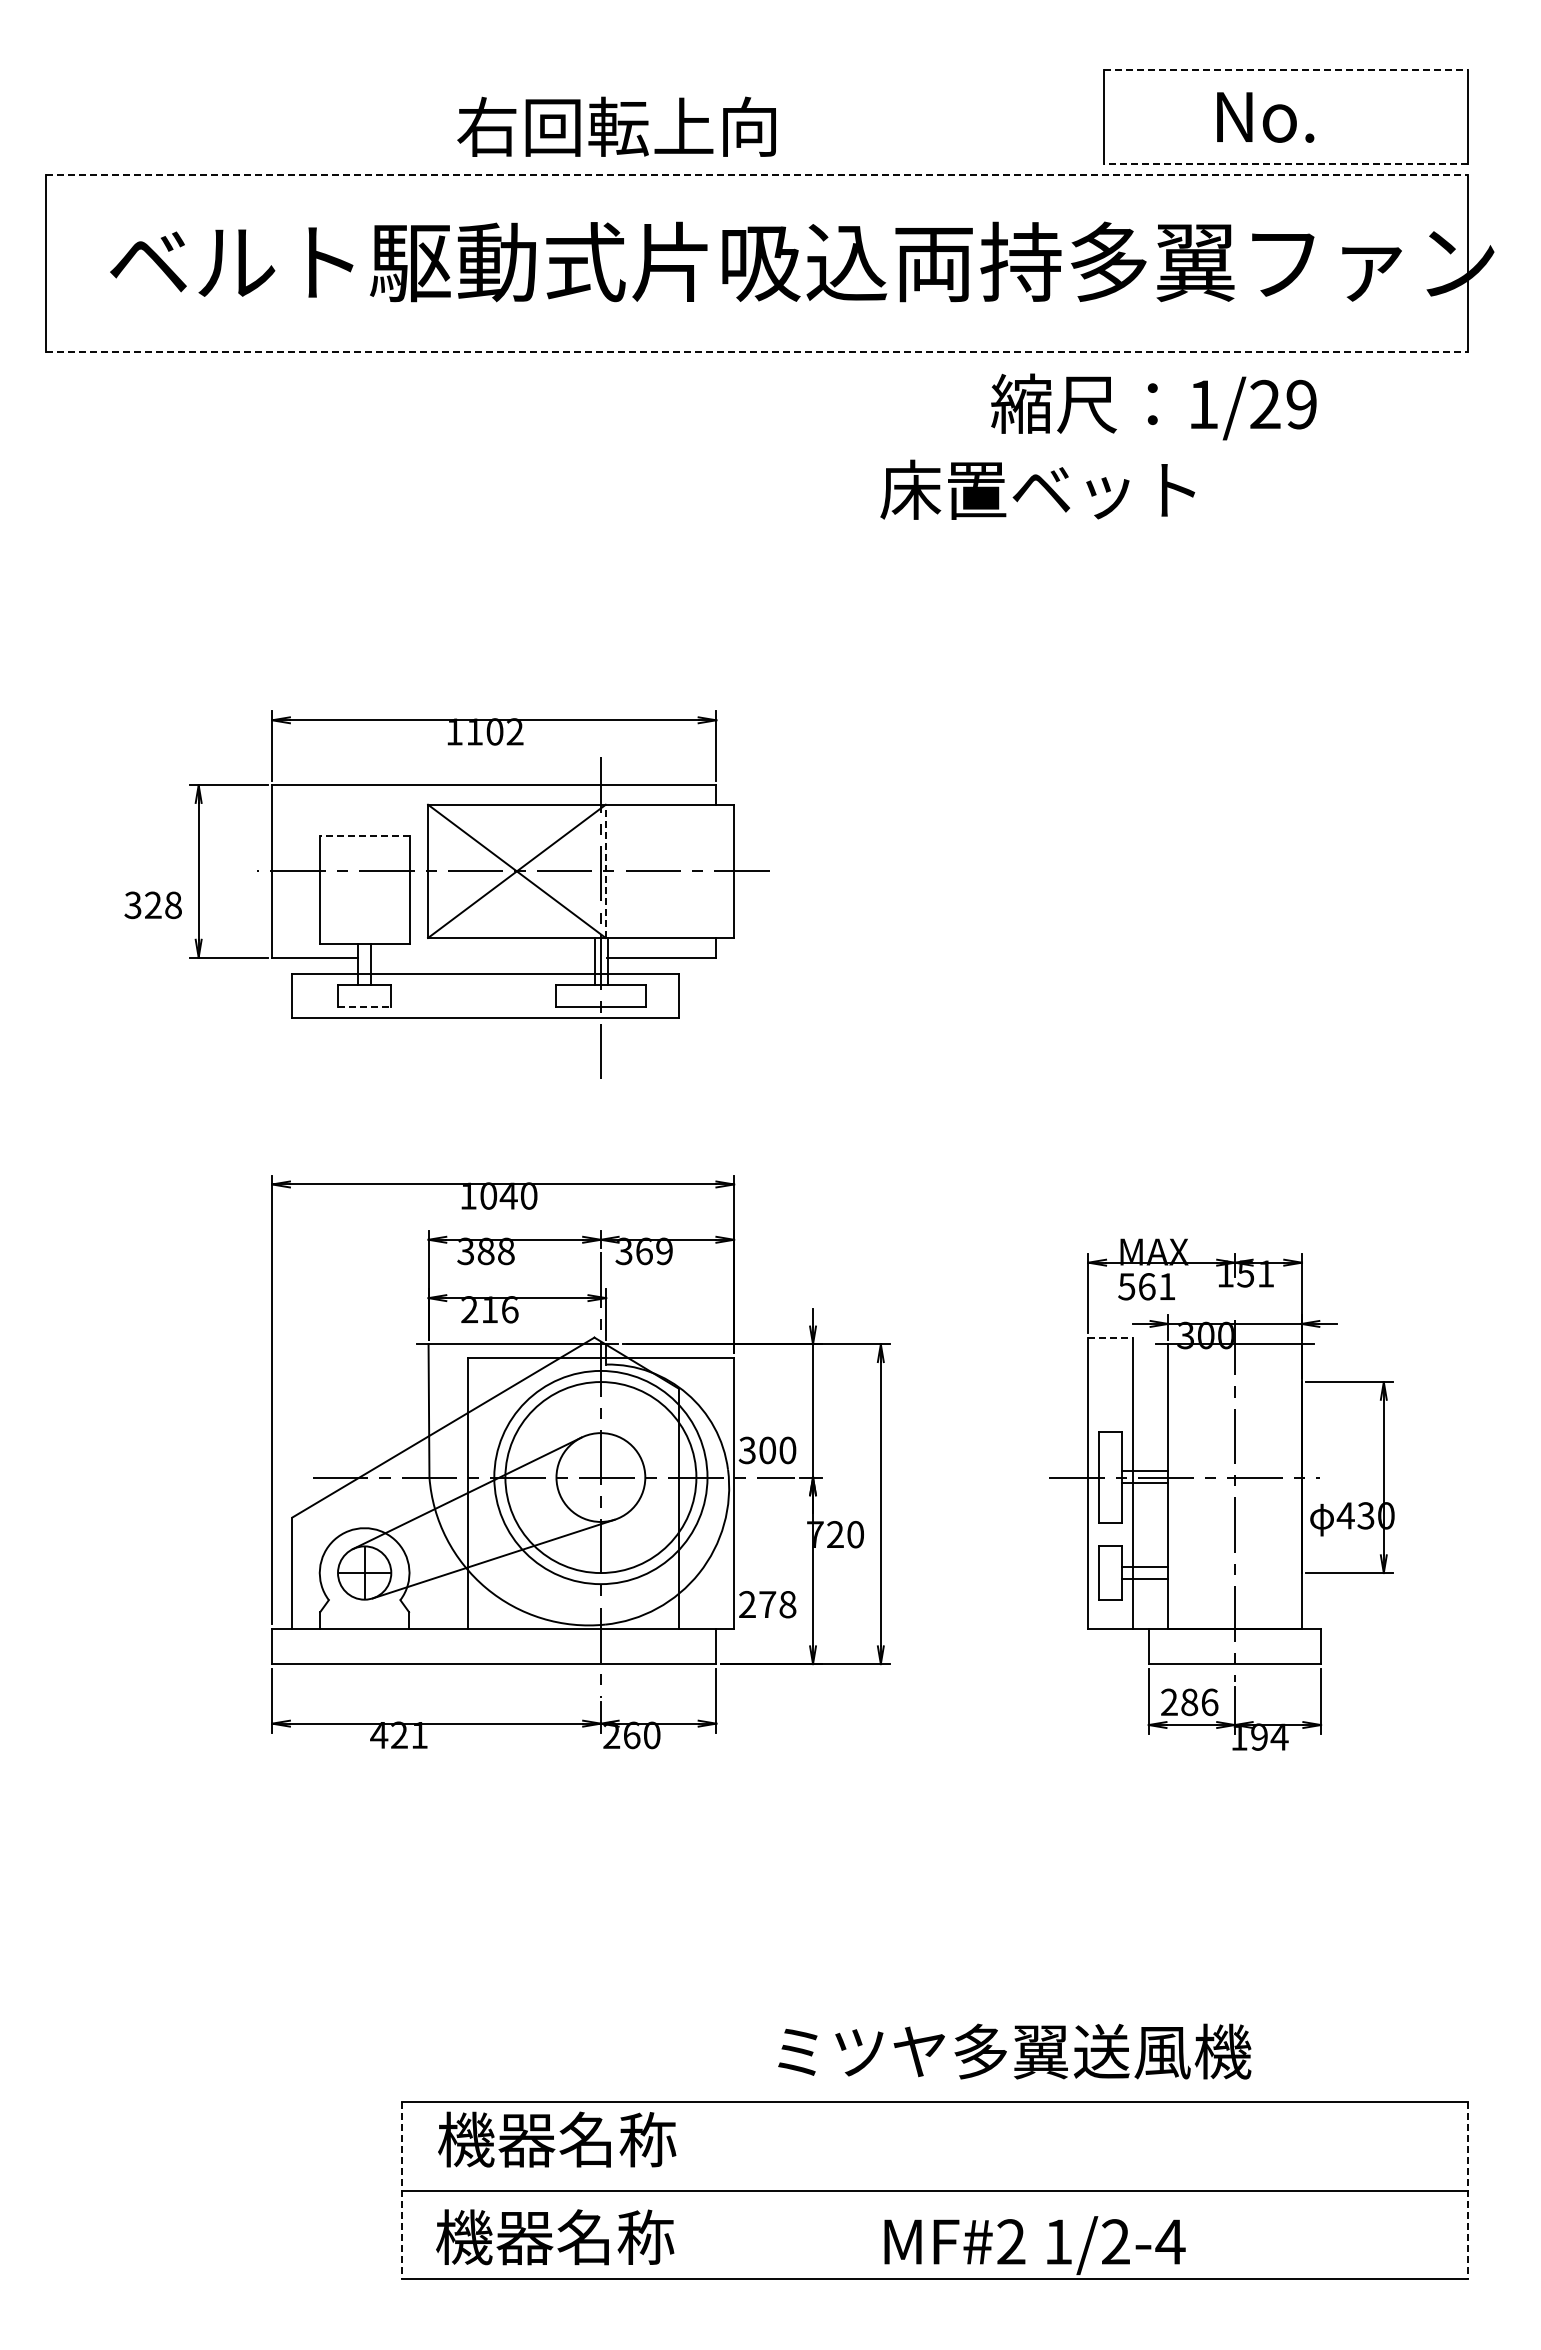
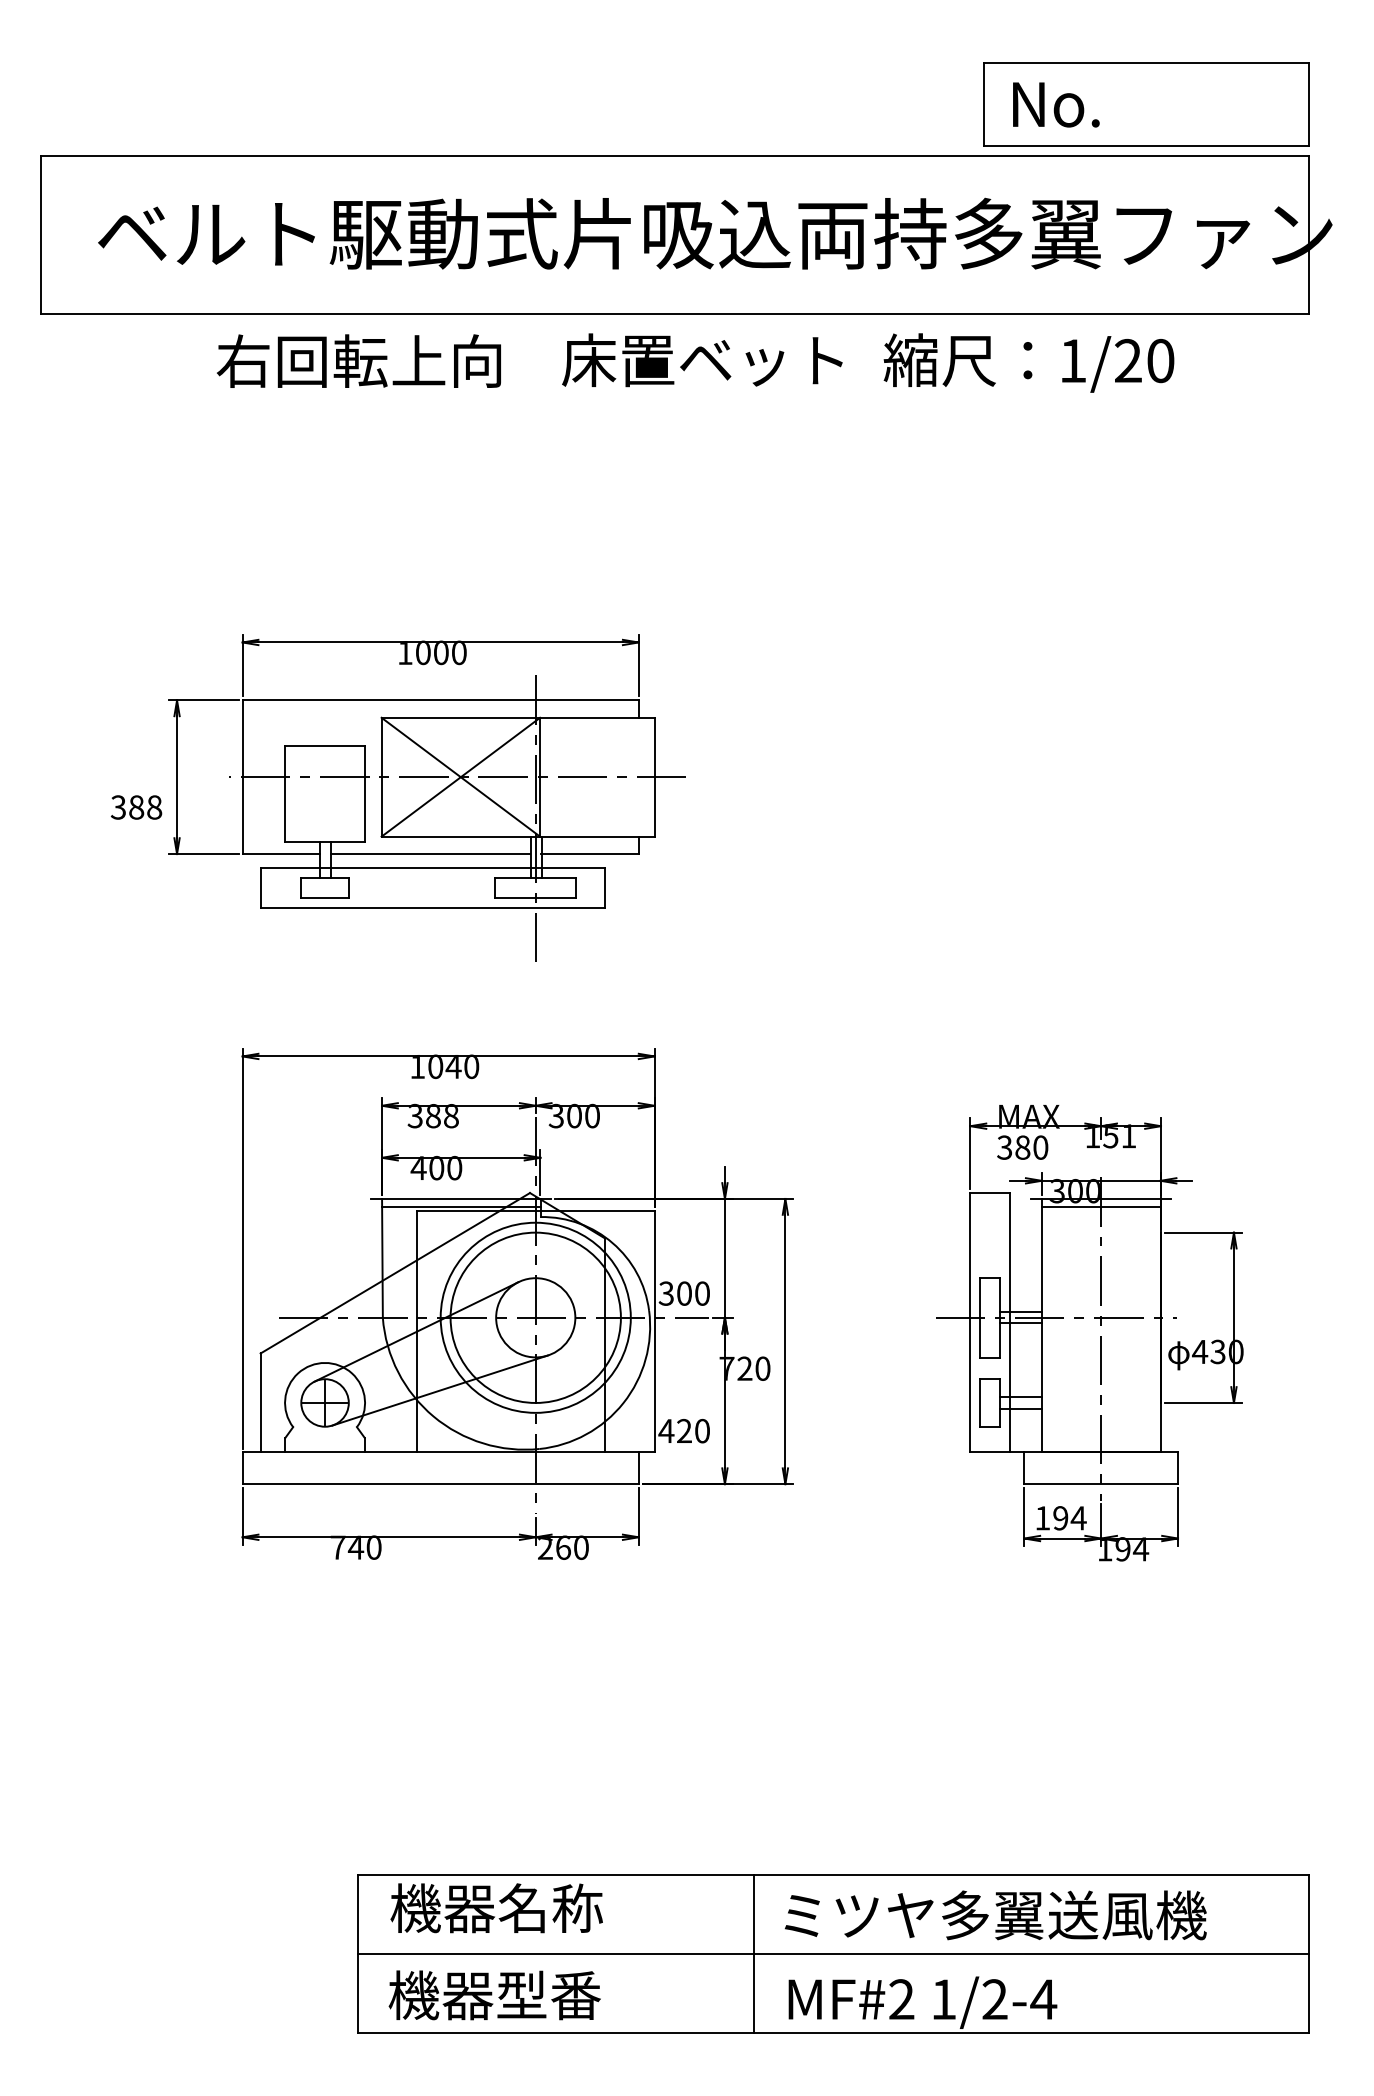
line: (1285, 70) -> (1146, 63), dashed -> solid
text: (1265, 117) -> (1056, 104), moved
text: (616, 126) -> (358, 360), moved
line: (1285, 164) -> (1146, 146), dashed -> solid
line: (757, 174) -> (675, 155), dashed -> solid
line: (757, 352) -> (675, 314), dashed -> solid
text: (1301, 404) -> (1160, 360), 1/29 -> 1/20
text: (1037, 489) -> (702, 359), moved
text: (494, 731) -> (440, 652), 1102 -> 1000
line: (364, 836) -> (324, 746), dashed -> solid
line: (605, 871) -> (539, 777), dashed -> solid
text: (153, 905) -> (136, 807), 328 -> 388
line: (482, 957) -> (430, 854), added
line: (364, 1006) -> (324, 897), dashed -> solid
text: (654, 1251) -> (583, 1116), 369 -> 300
text: (1146, 1286) -> (1022, 1147), 561 -> 380
text: (489, 1309) -> (436, 1167), 216 -> 400
line: (1111, 1337) -> (991, 1192), dashed -> solid
line: (517, 1353) -> (461, 1207), added
line: (1234, 1353) -> (1100, 1207), added
text: (767, 1604) -> (684, 1431), 278 -> 420
text: (1189, 1702) -> (1060, 1518), 286 -> 194
text: (398, 1734) -> (355, 1546), 421 -> 740
text: (1014, 2051) -> (995, 1915), moved
line: (401, 2190) -> (357, 1953), dashed -> solid
line: (845, 2190) -> (753, 1953), added
line: (1467, 2190) -> (1308, 1953), dashed -> solid
text: (615, 2237) -> (548, 1995), 機器名称 -> 機器型番

